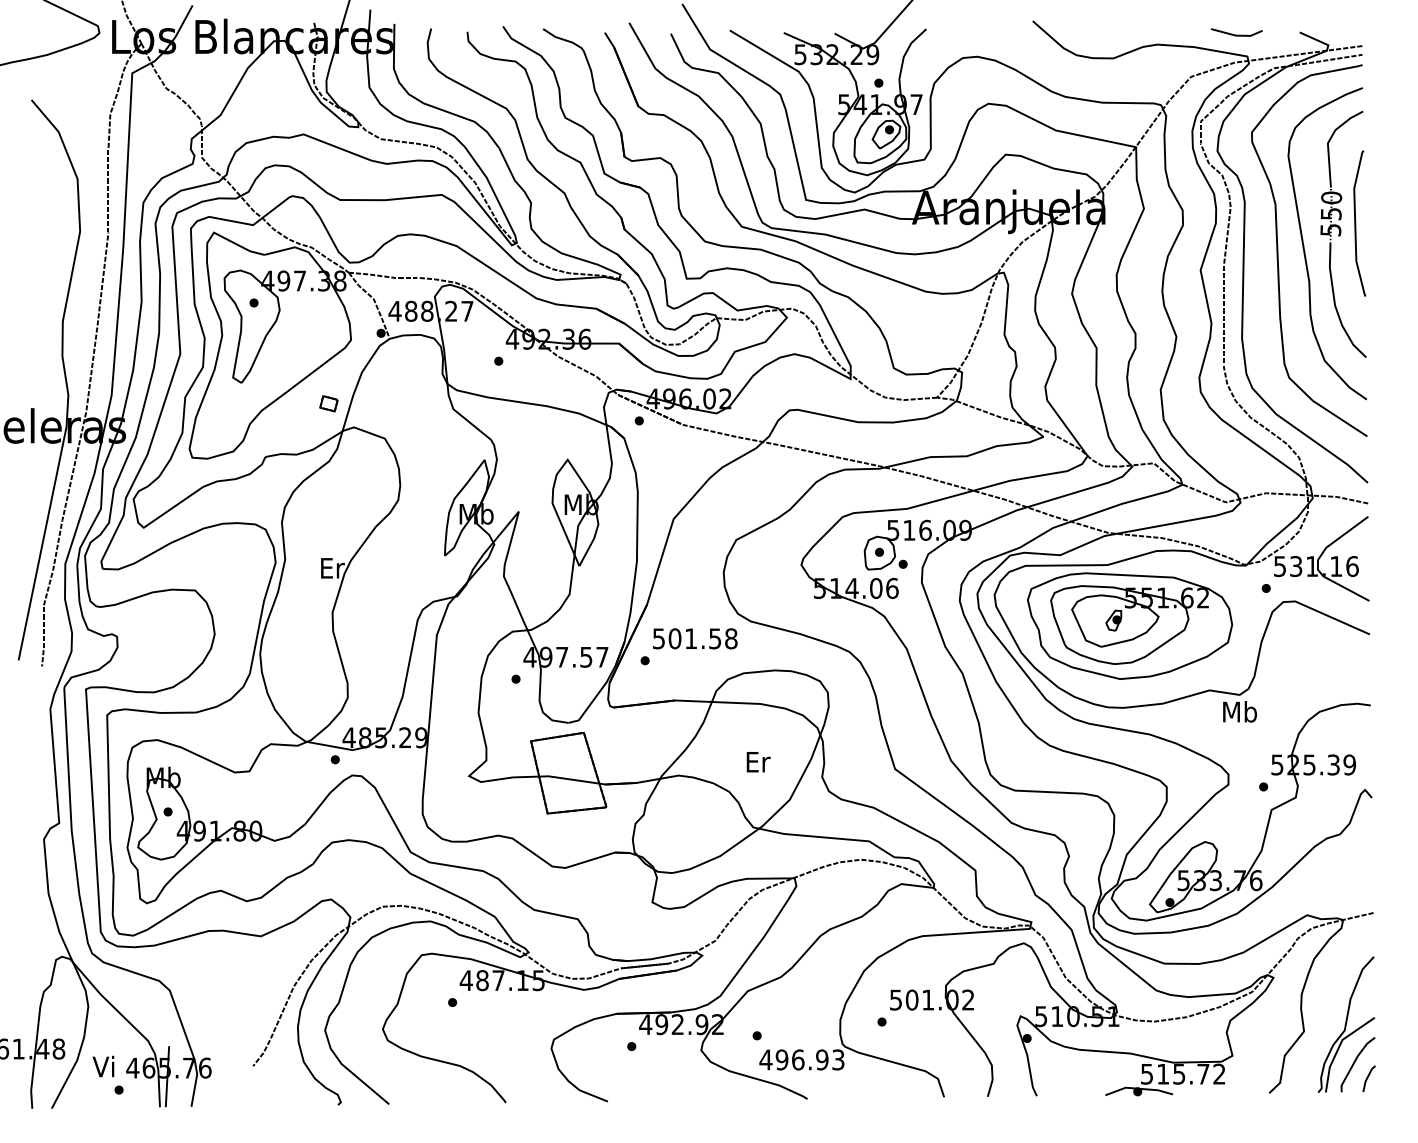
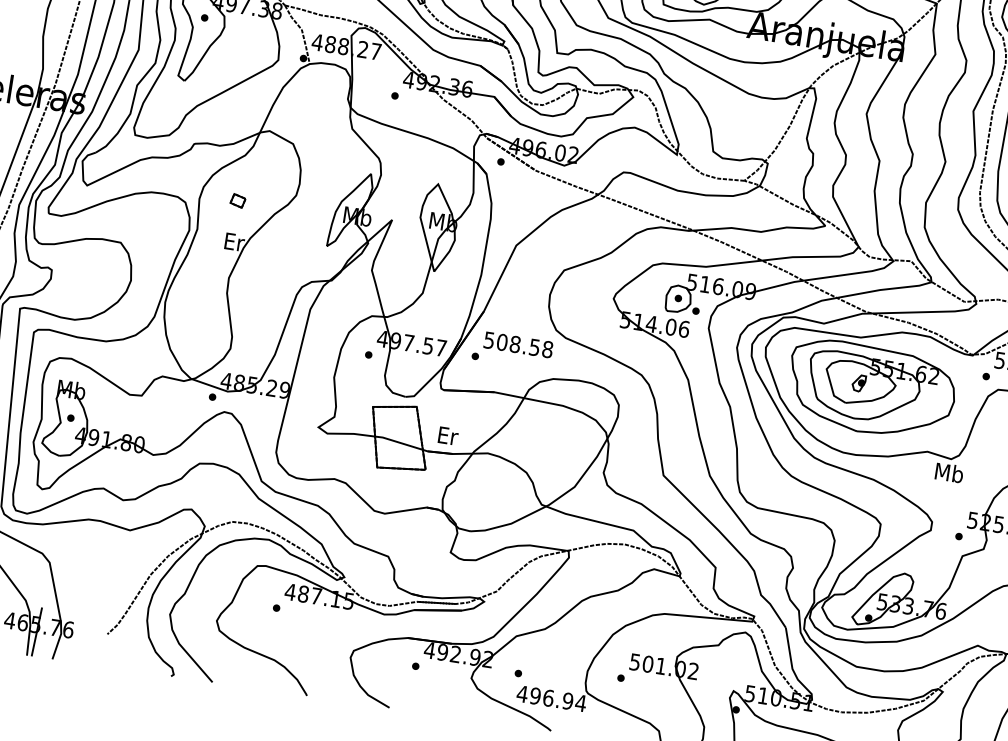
part: (328, 403) -> (237, 200), moved
text: (690, 638) -> (514, 344), 501.58 -> 508.58
text: (758, 762) -> (448, 436), moved
text: (837, 1059) -> (580, 702), 496.93 -> 496.94

